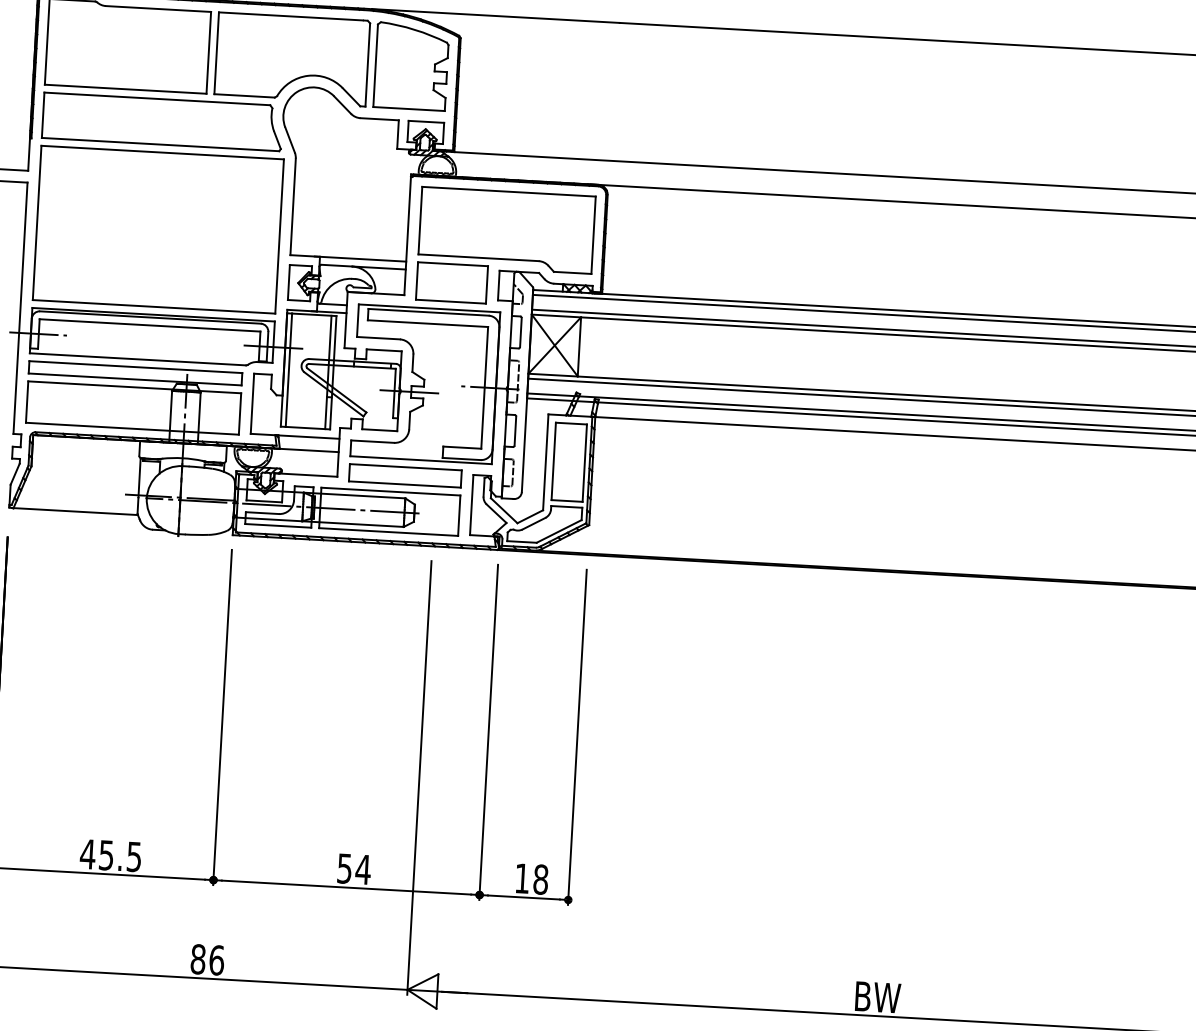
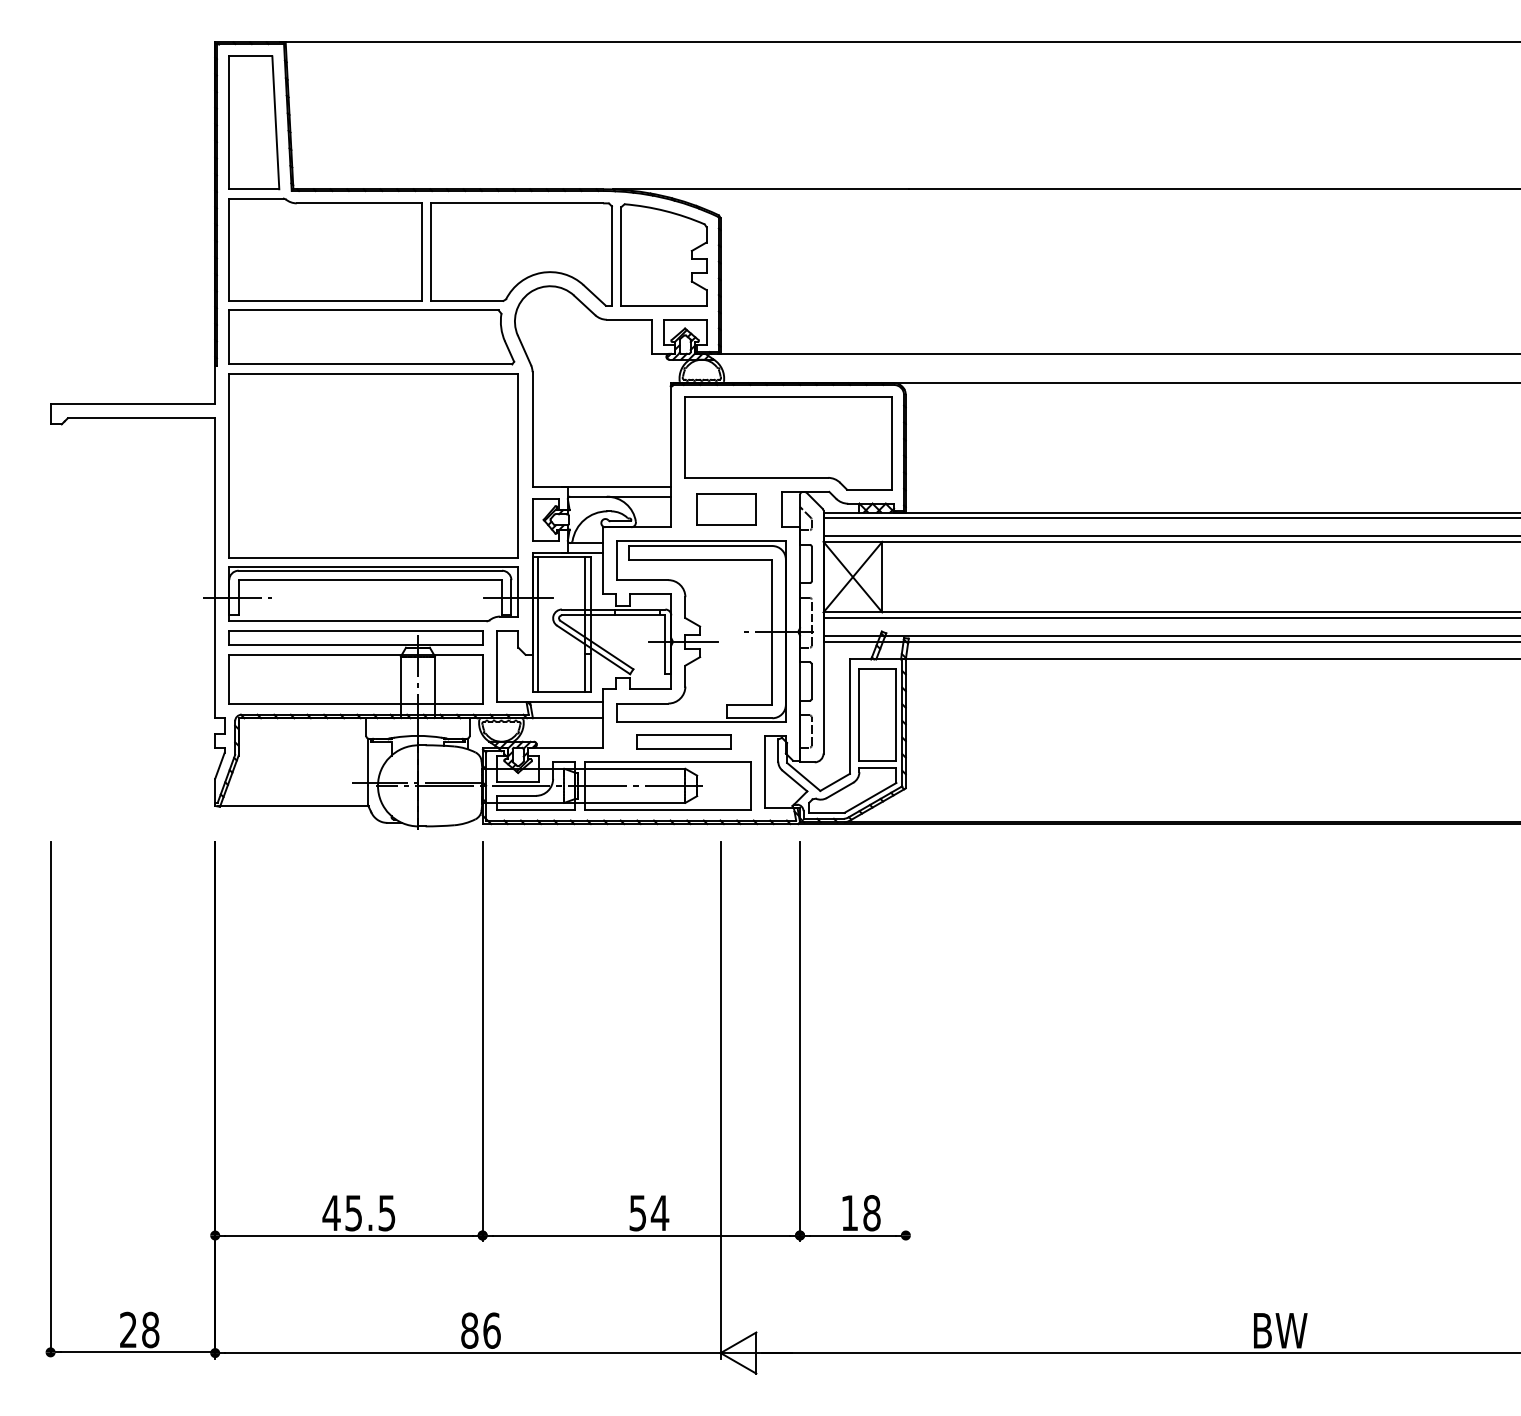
part: (451, 282) -> (726, 509), size x0.7
part: (405, 475) -> (683, 741), size x0.7
line: (577, 737) -> (905, 1041), removed

